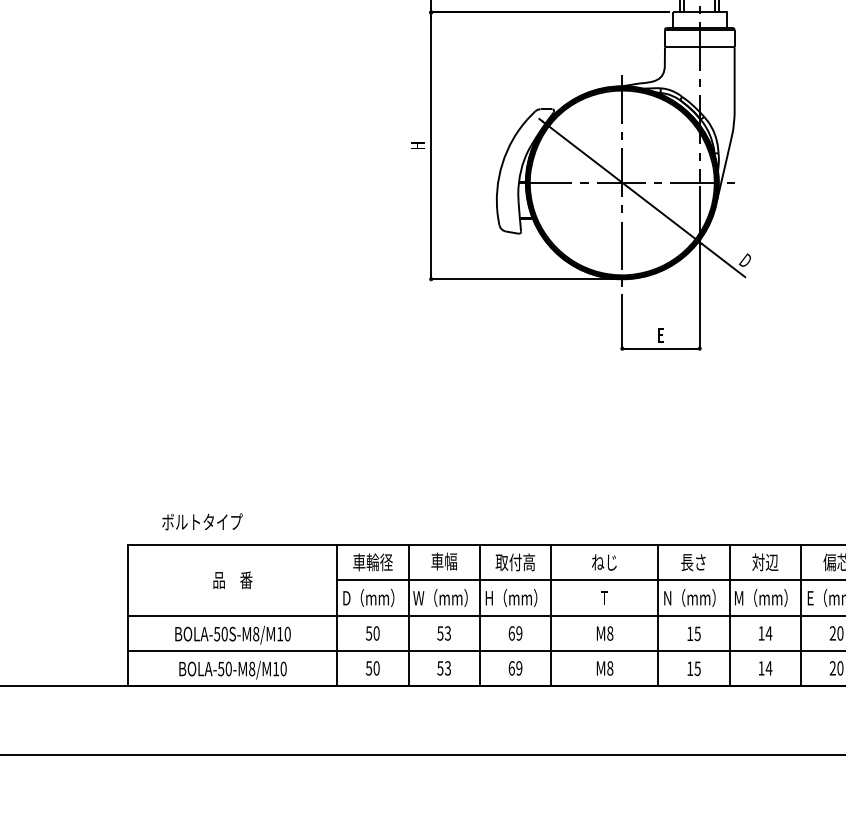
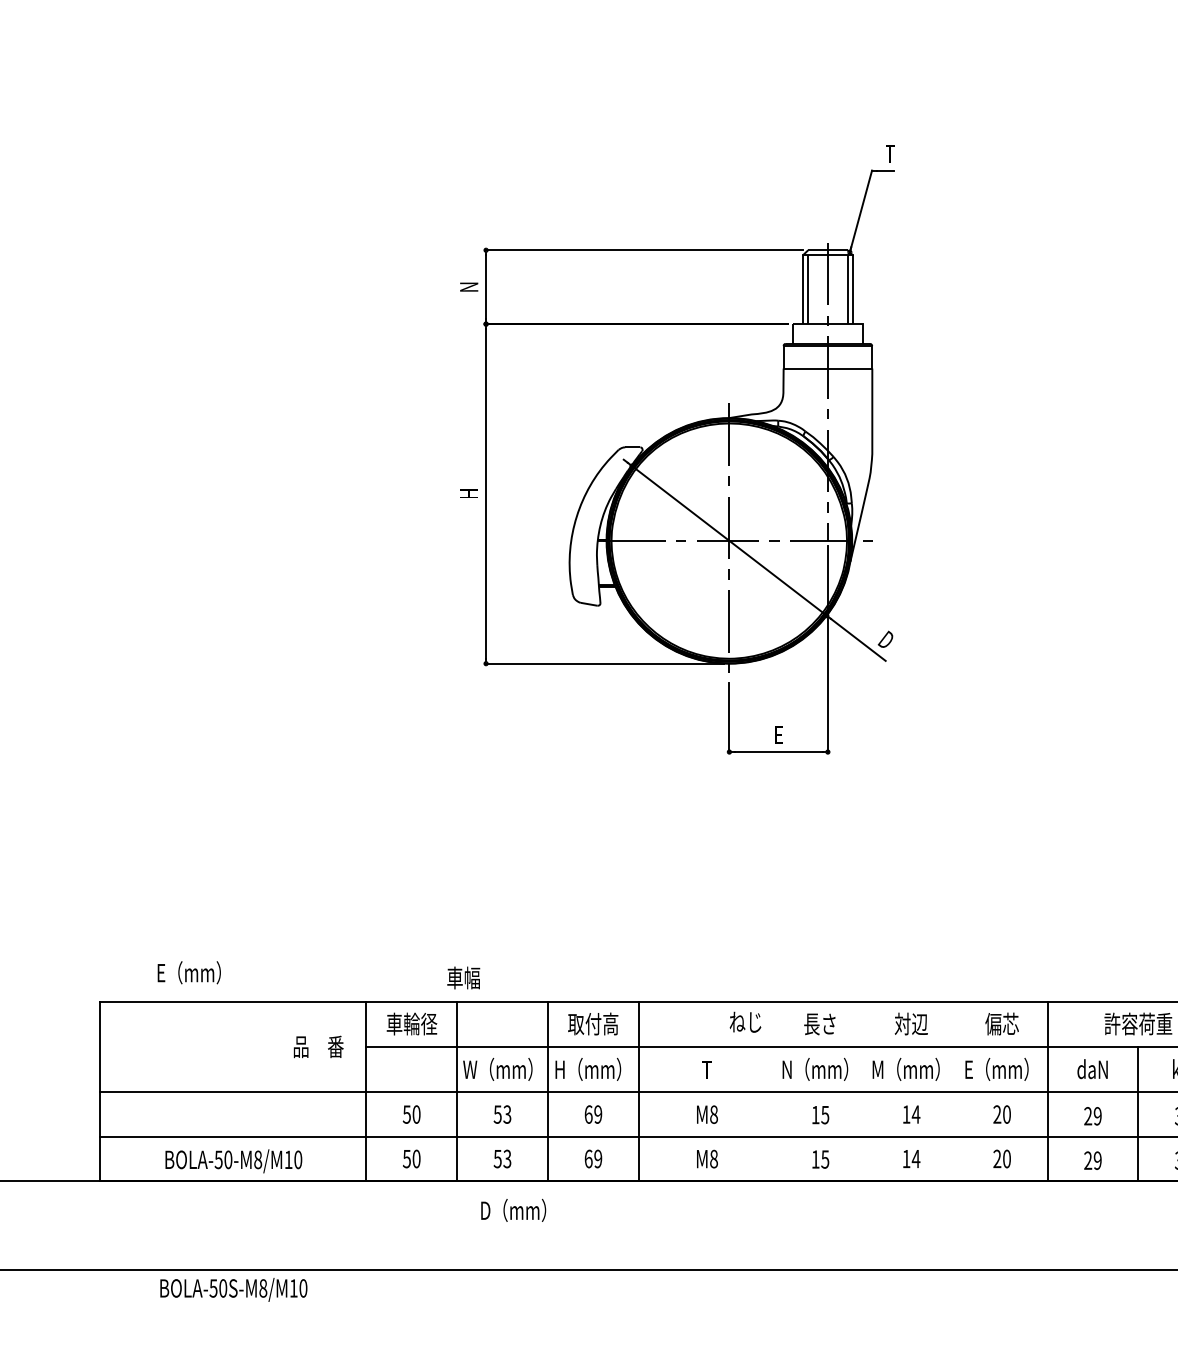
text: (202, 521) -> (194, 972), ボルトタイプ -> E（mm）
text: (444, 561) -> (463, 977), moved
text: (604, 561) -> (745, 1021), moved
text: (232, 579) -> (318, 1046), moved
text: (368, 597) -> (513, 1209), moved
line: (658, 615) -> (775, 1091), removed
line: (729, 615) -> (865, 1091), removed
line: (800, 615) -> (956, 1091), removed
text: (232, 634) -> (233, 1289), moved

